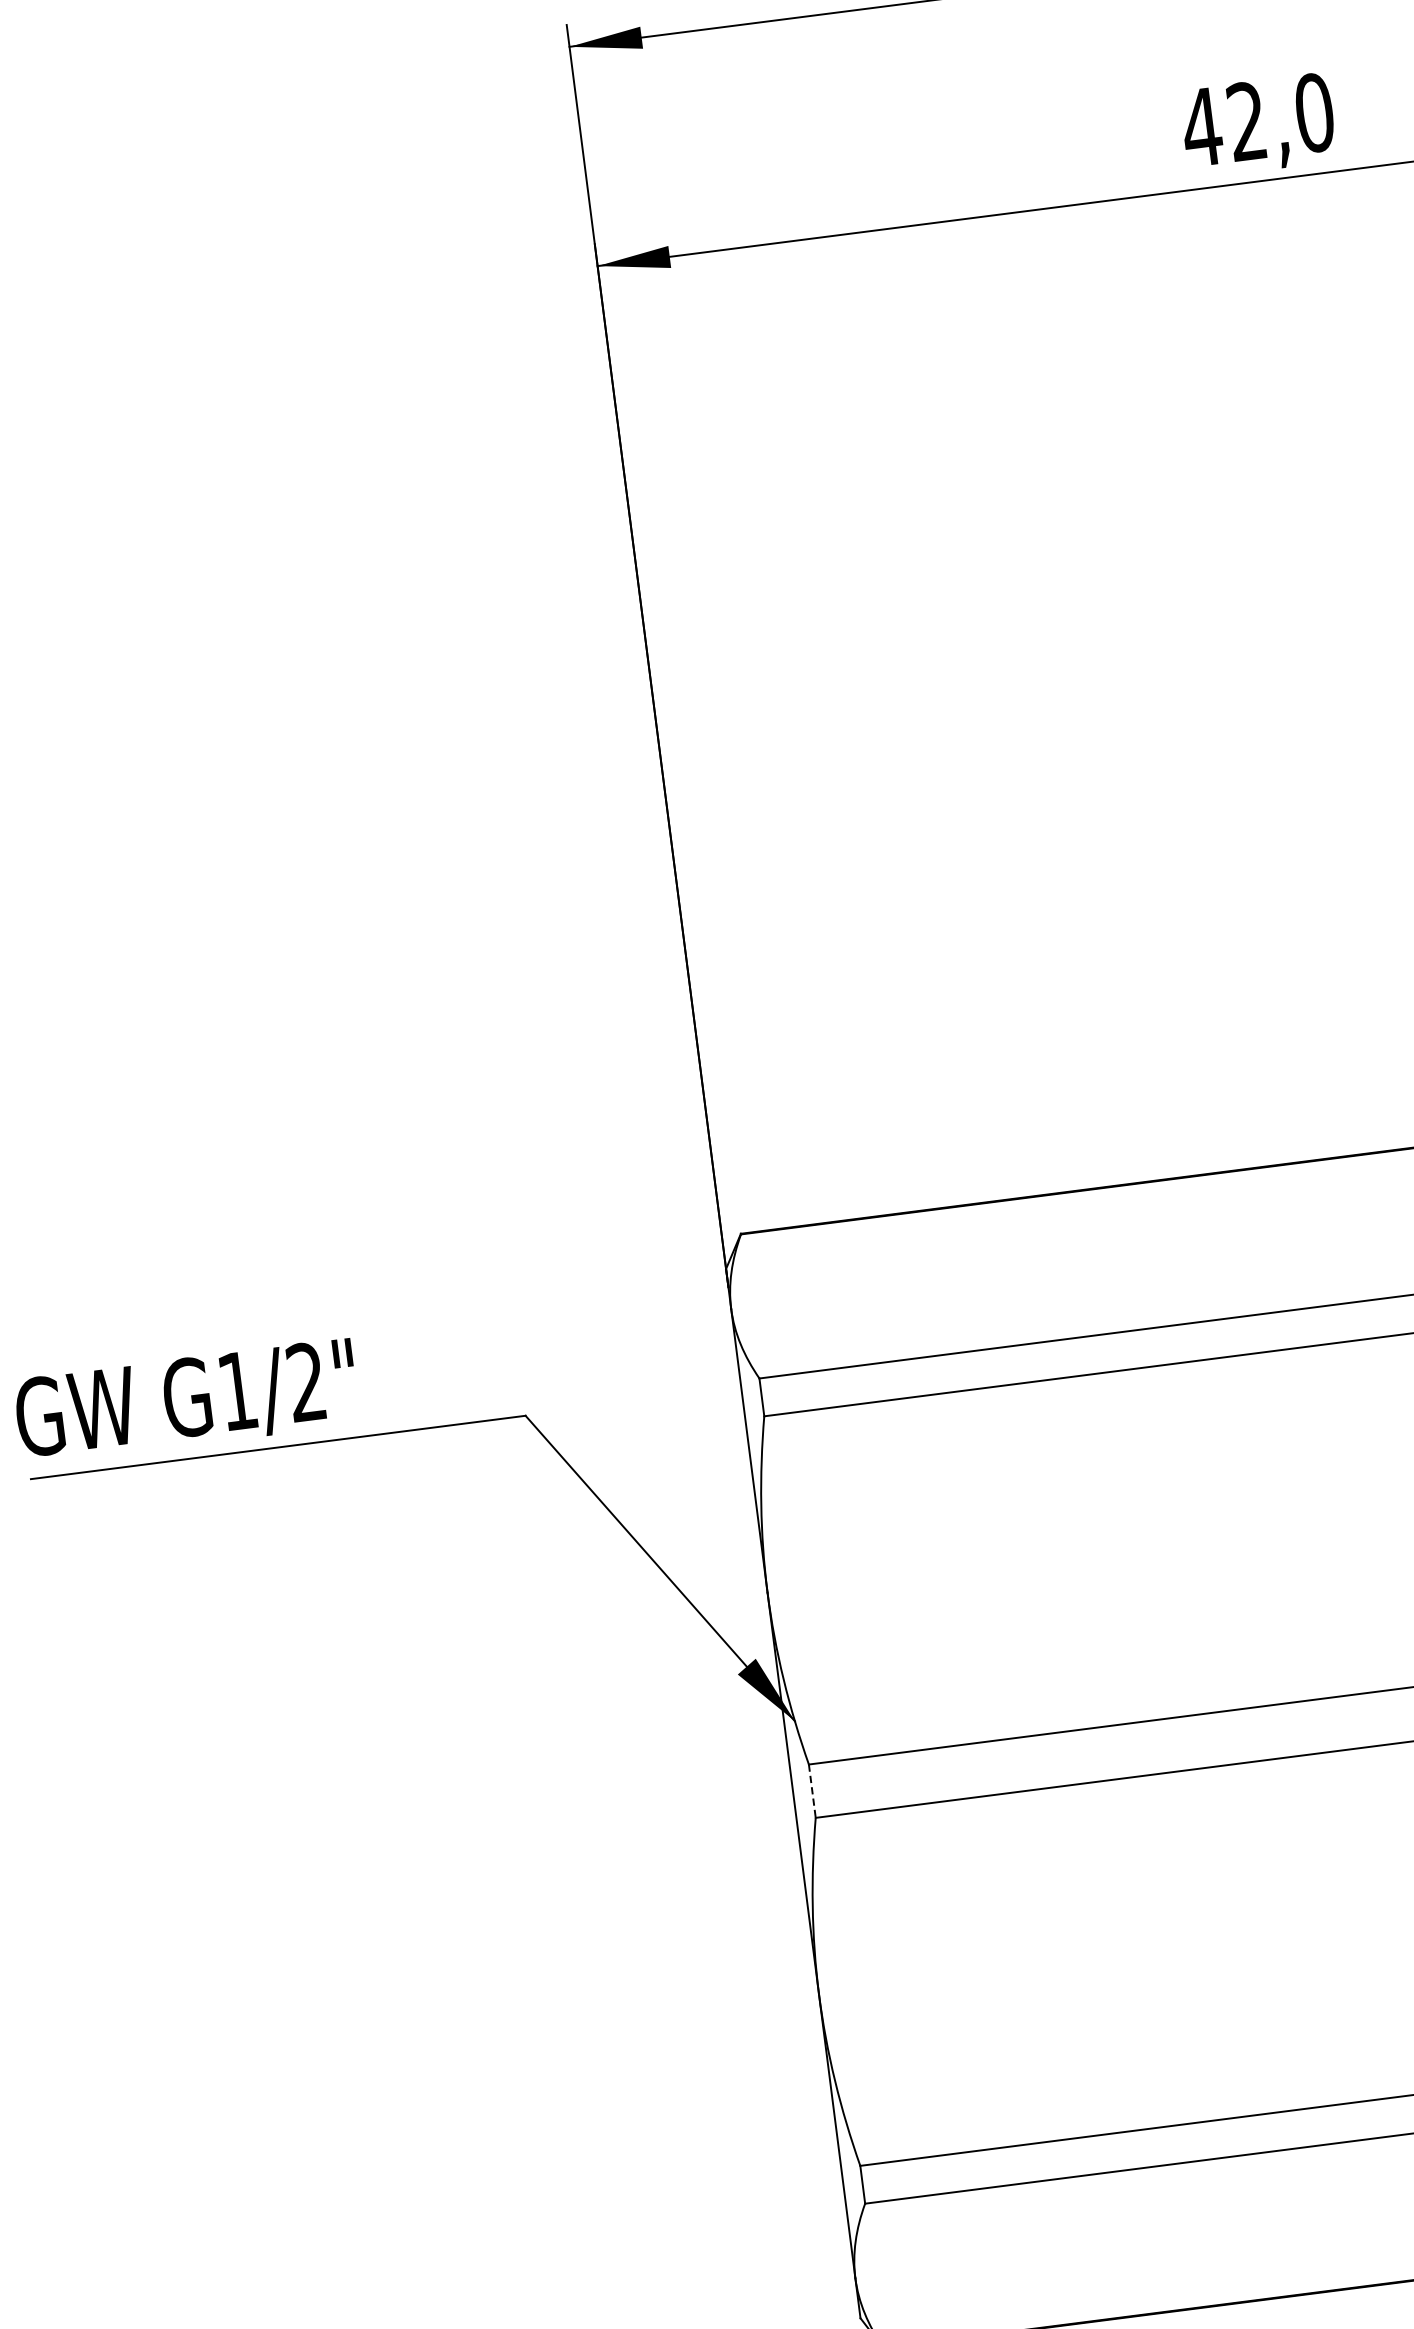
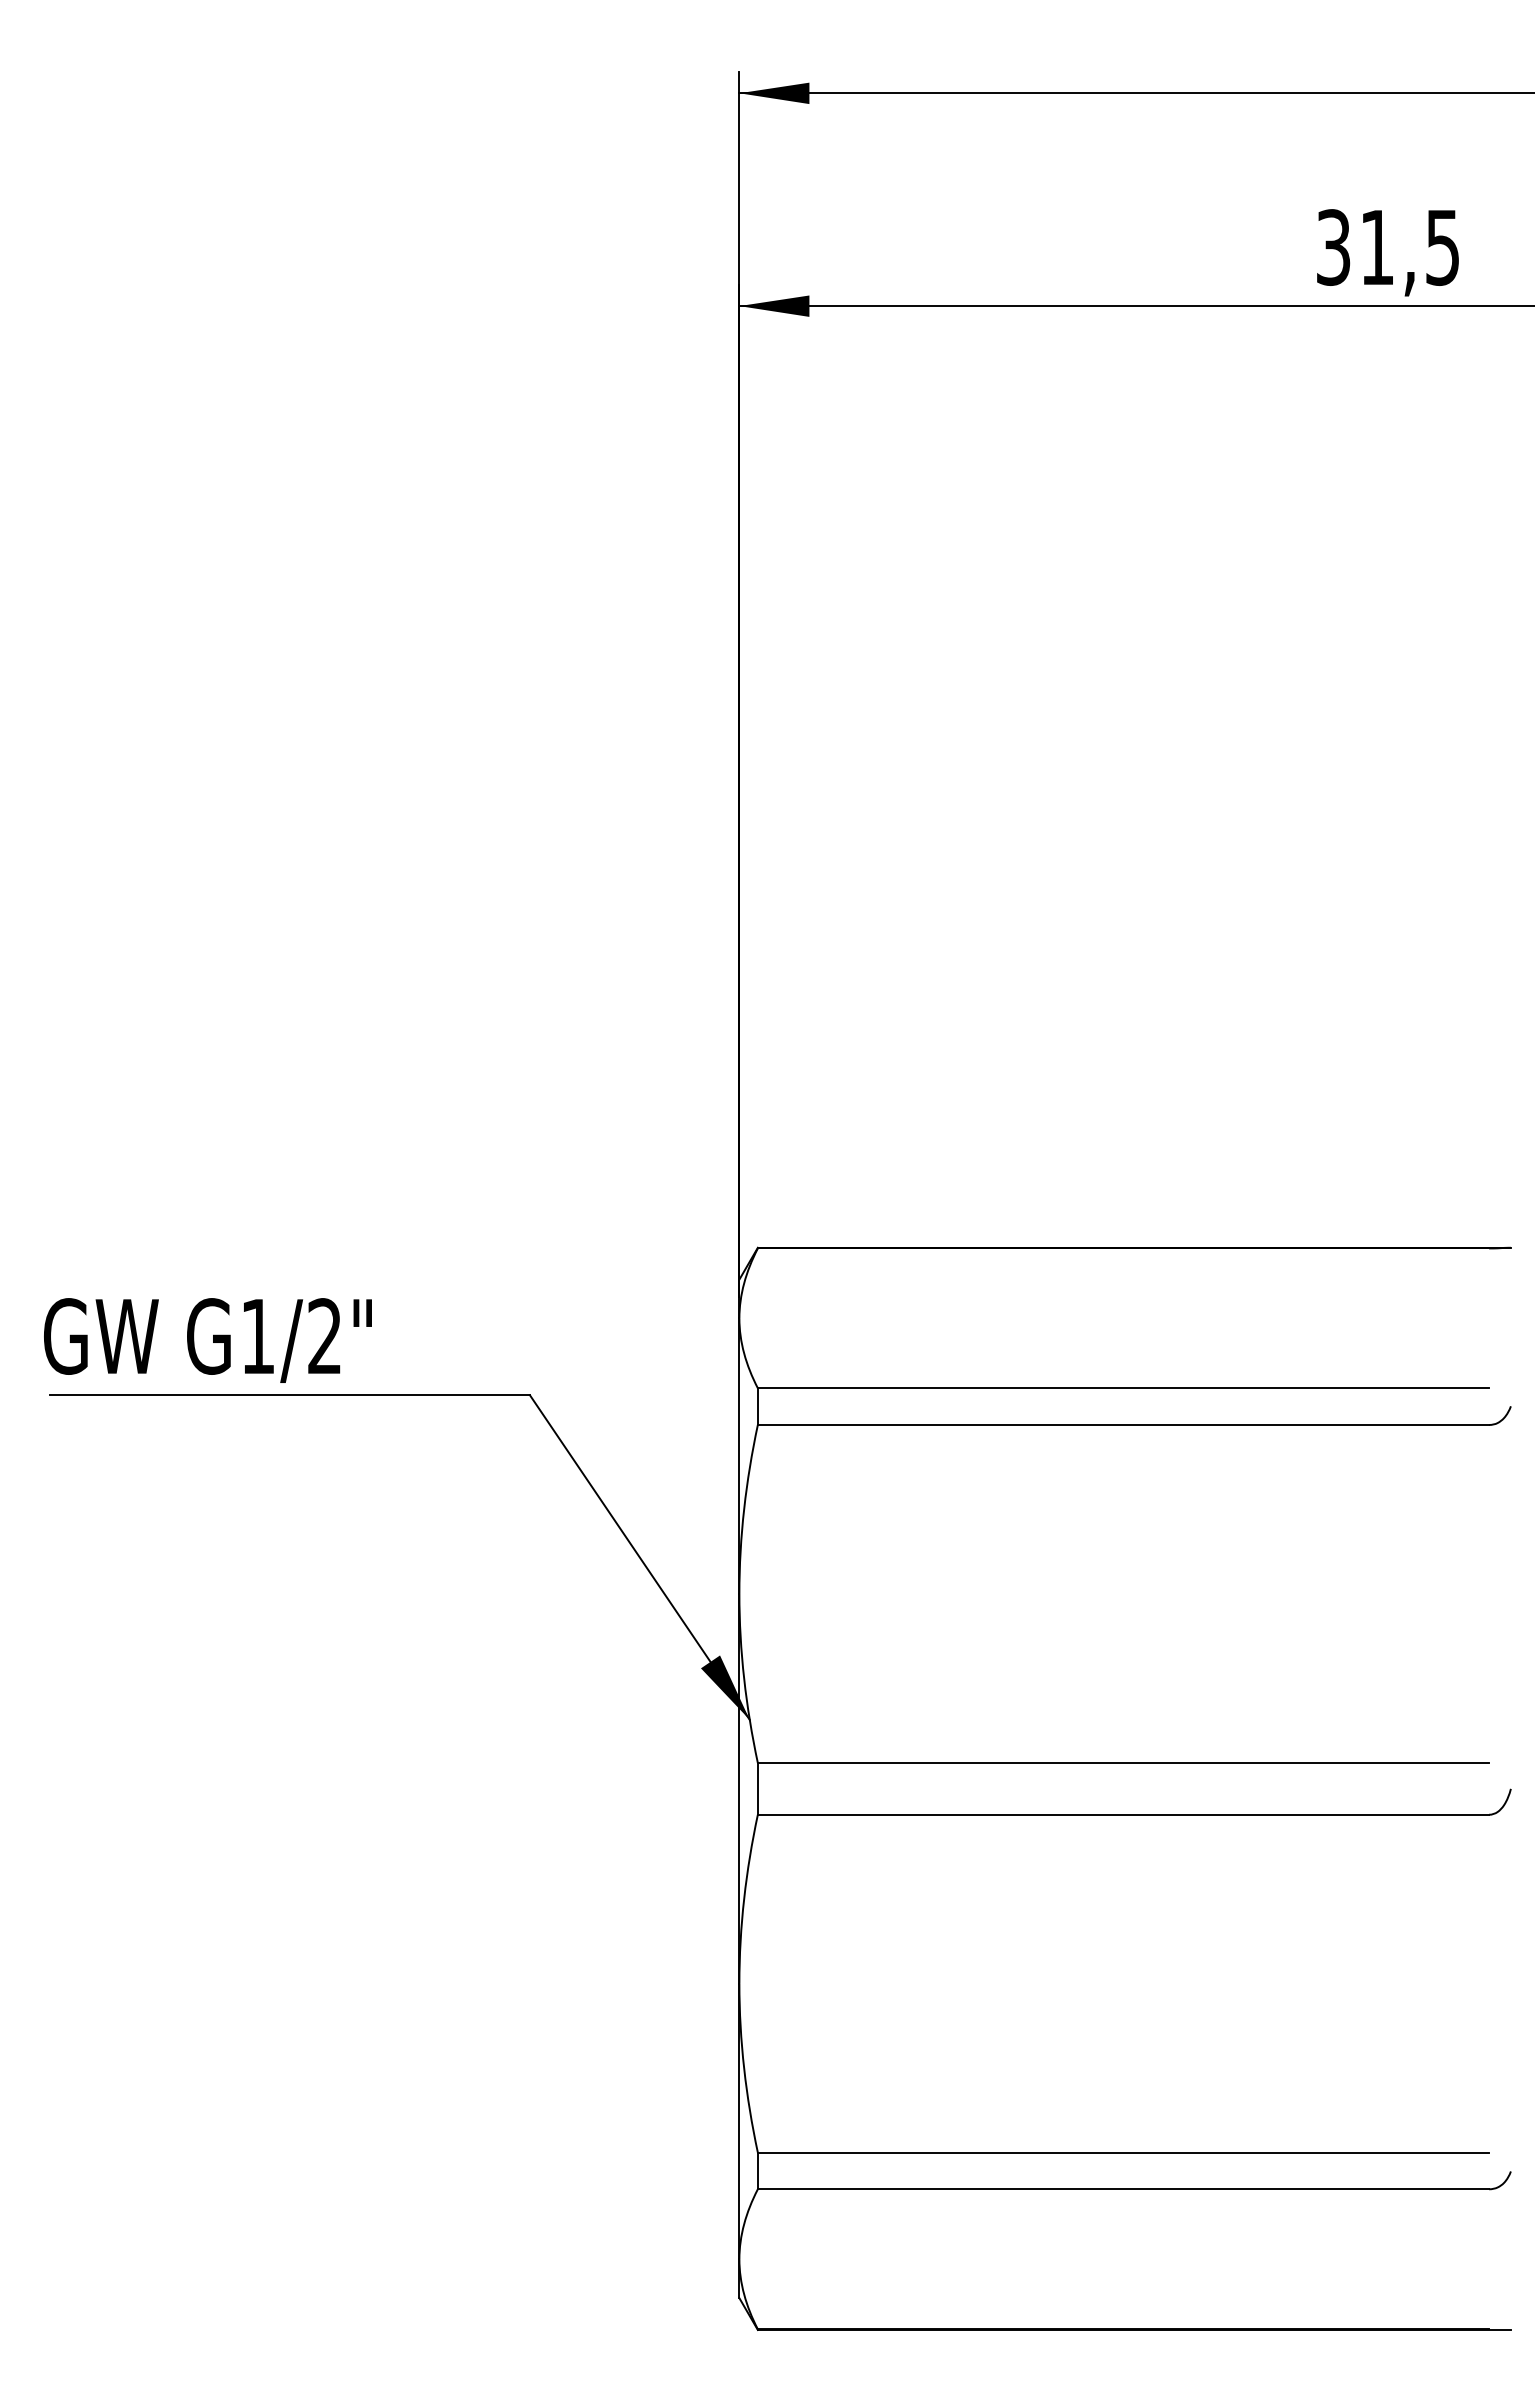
text: (1257, 120) -> (1387, 247), 42,0 -> 31,5
line: (811, 1790) -> (757, 1788), dashed -> solid

